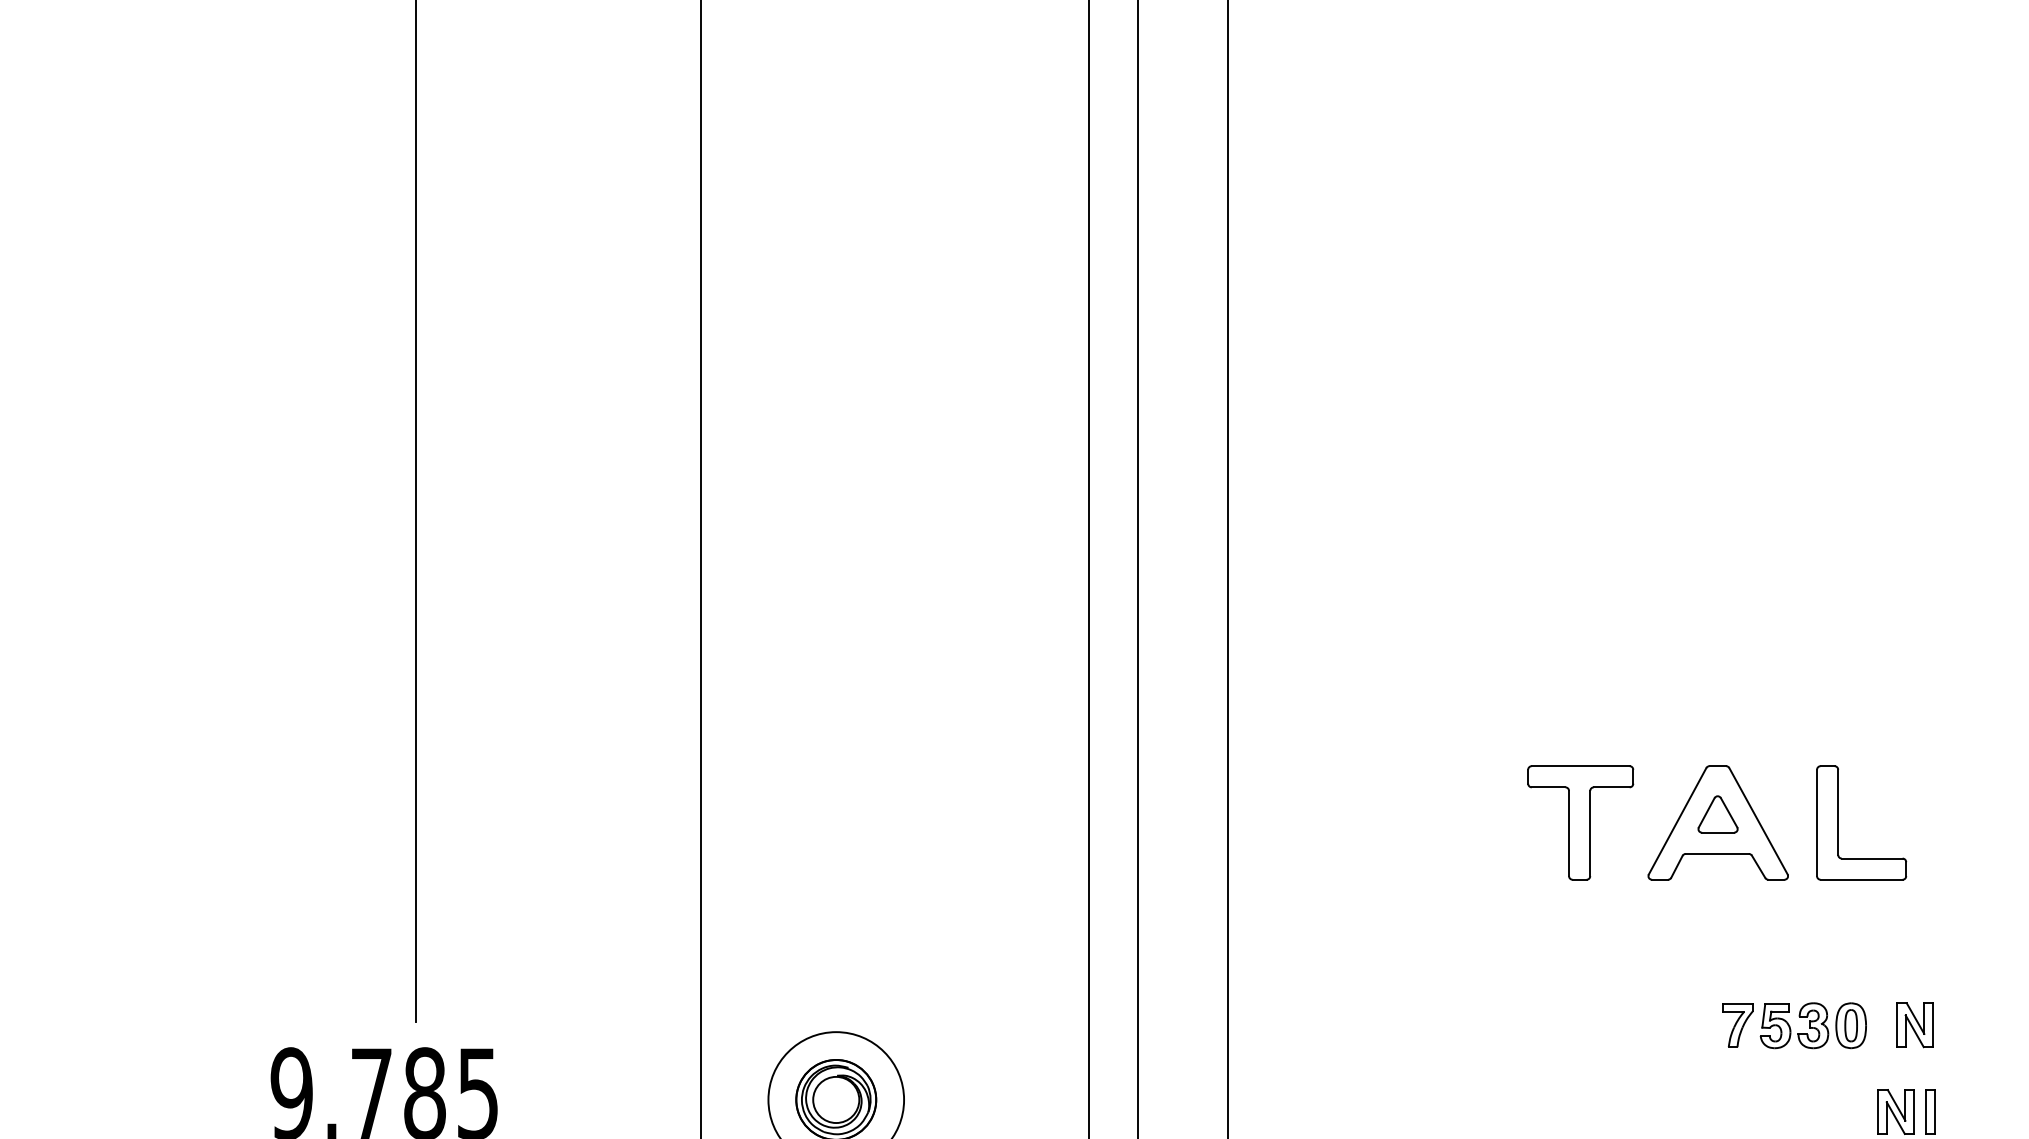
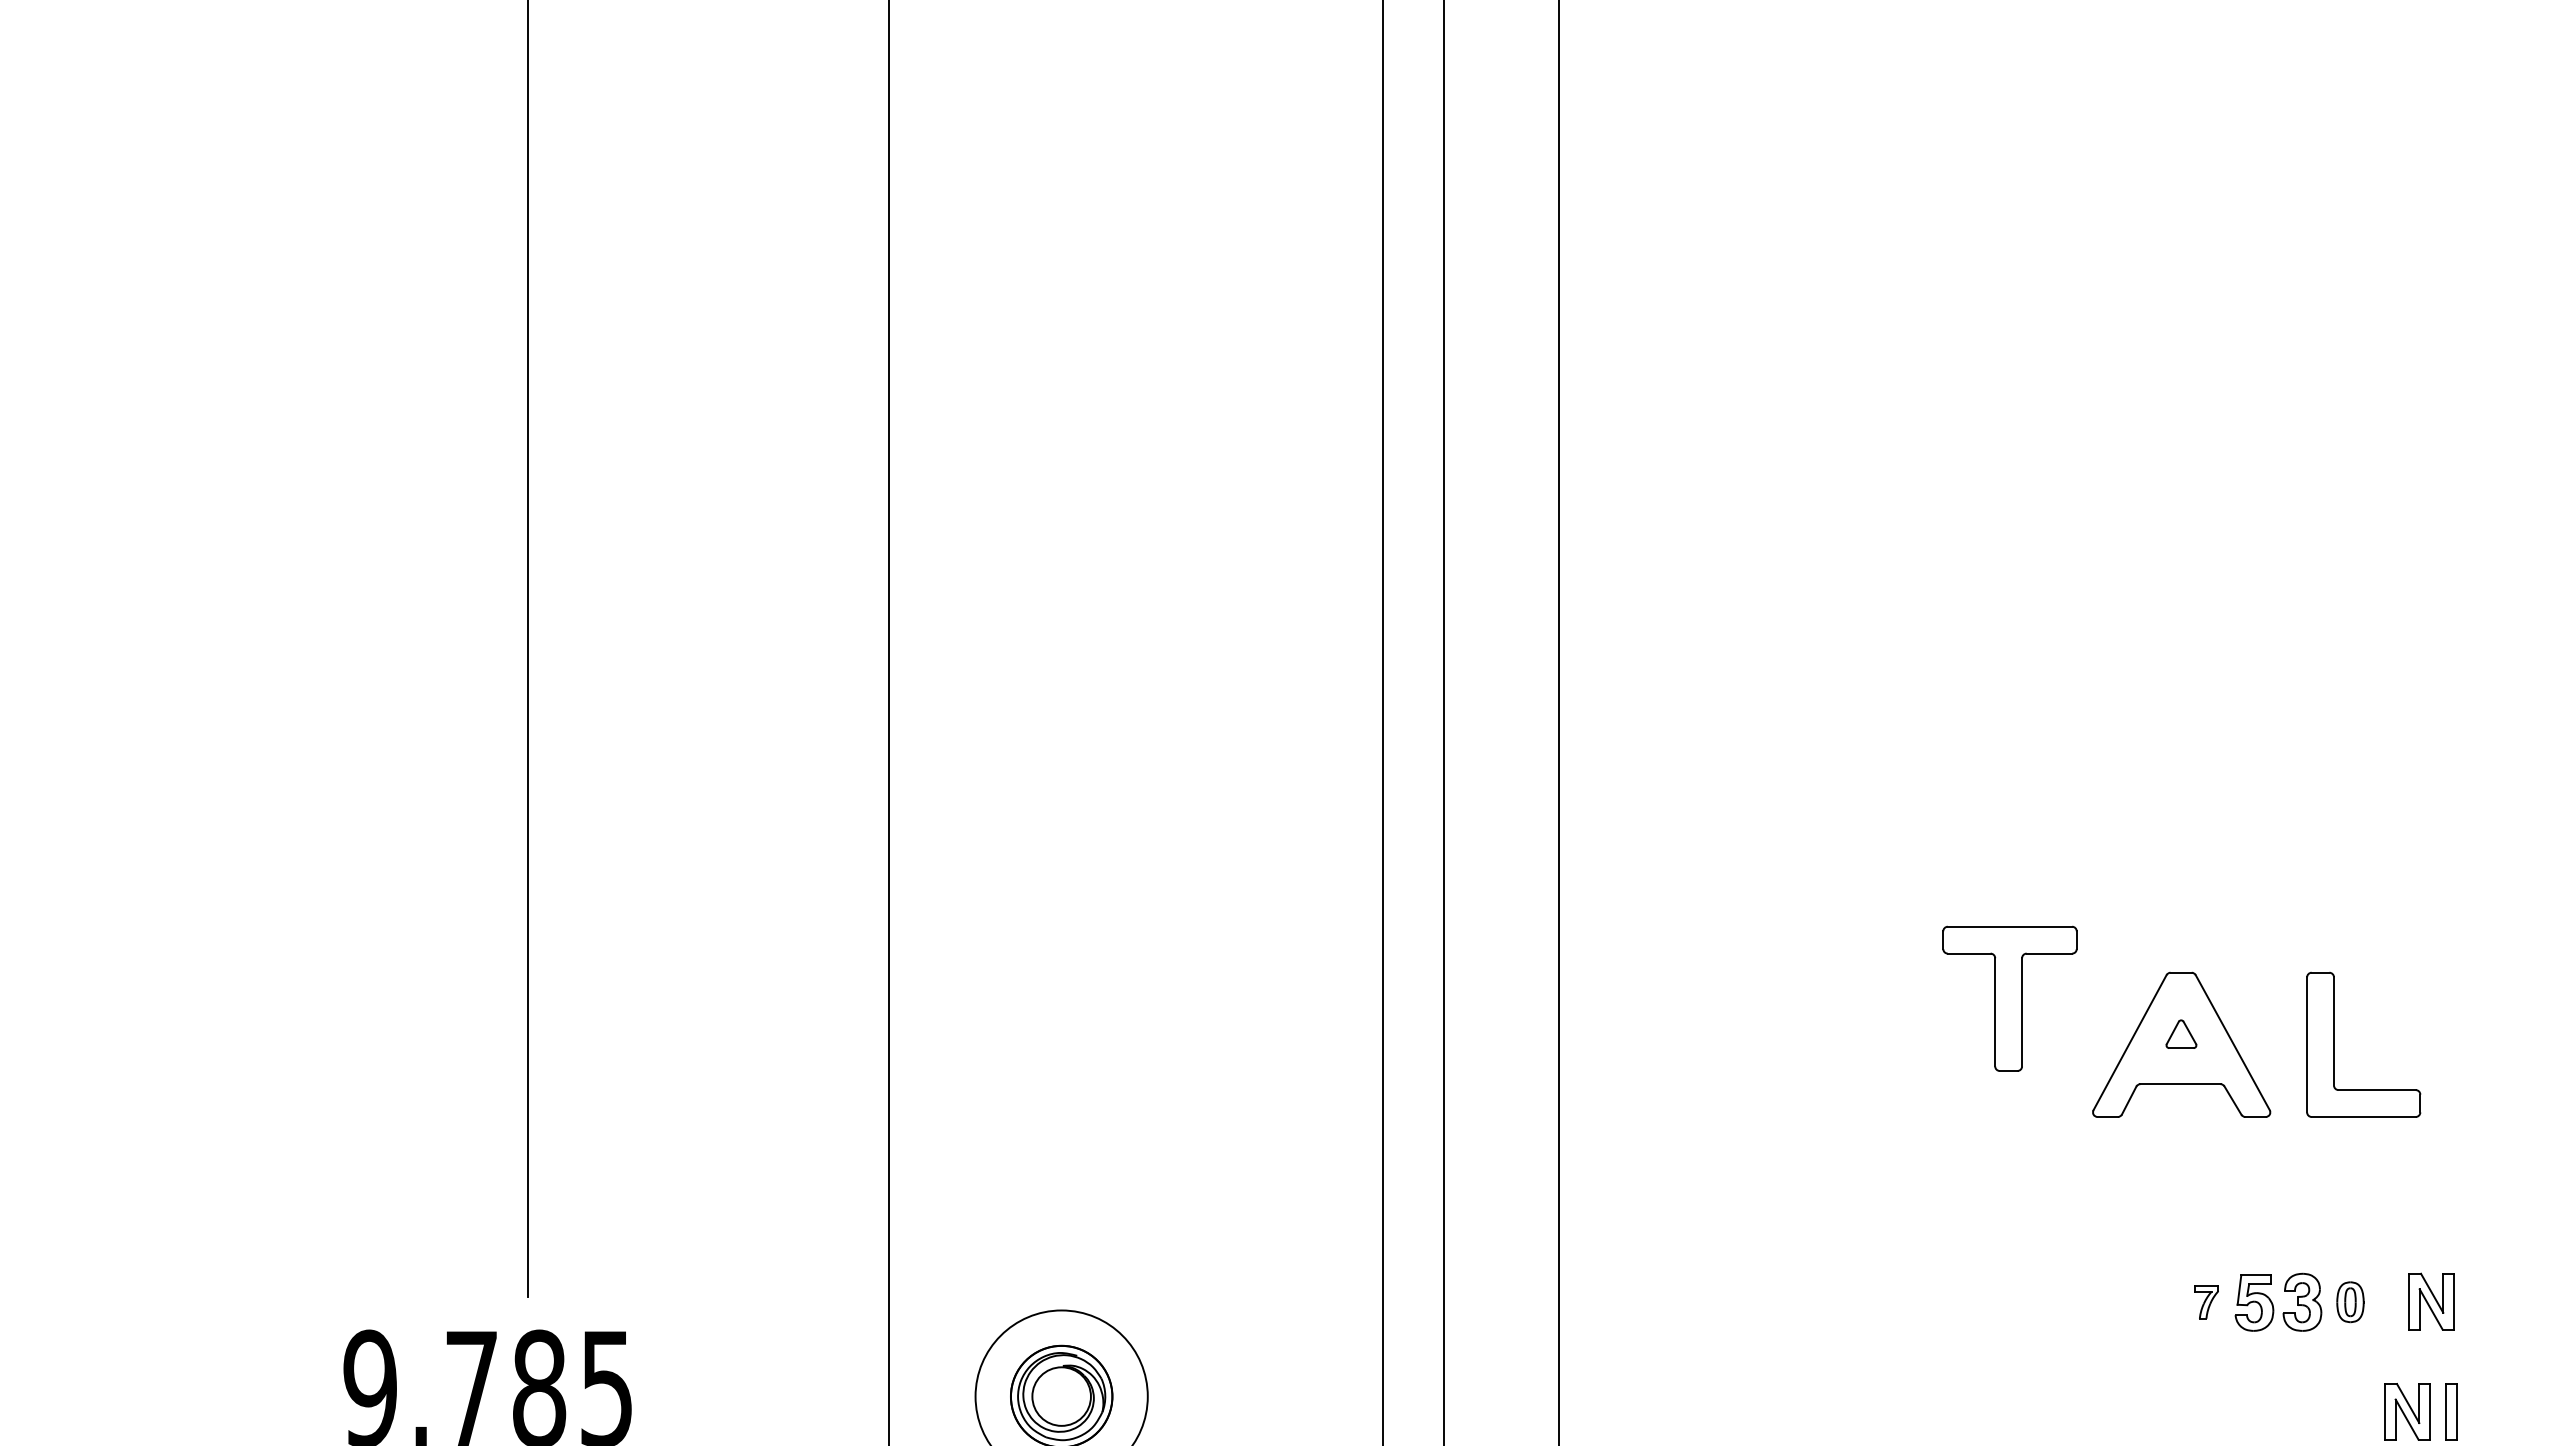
part: (1718, 814) -> (2181, 1034), size x0.6
part: (1580, 822) -> (2009, 998), moved
part: (1737, 1025) -> (2206, 1302), size x0.6
part: (1851, 1025) -> (2350, 1301), size x0.7

